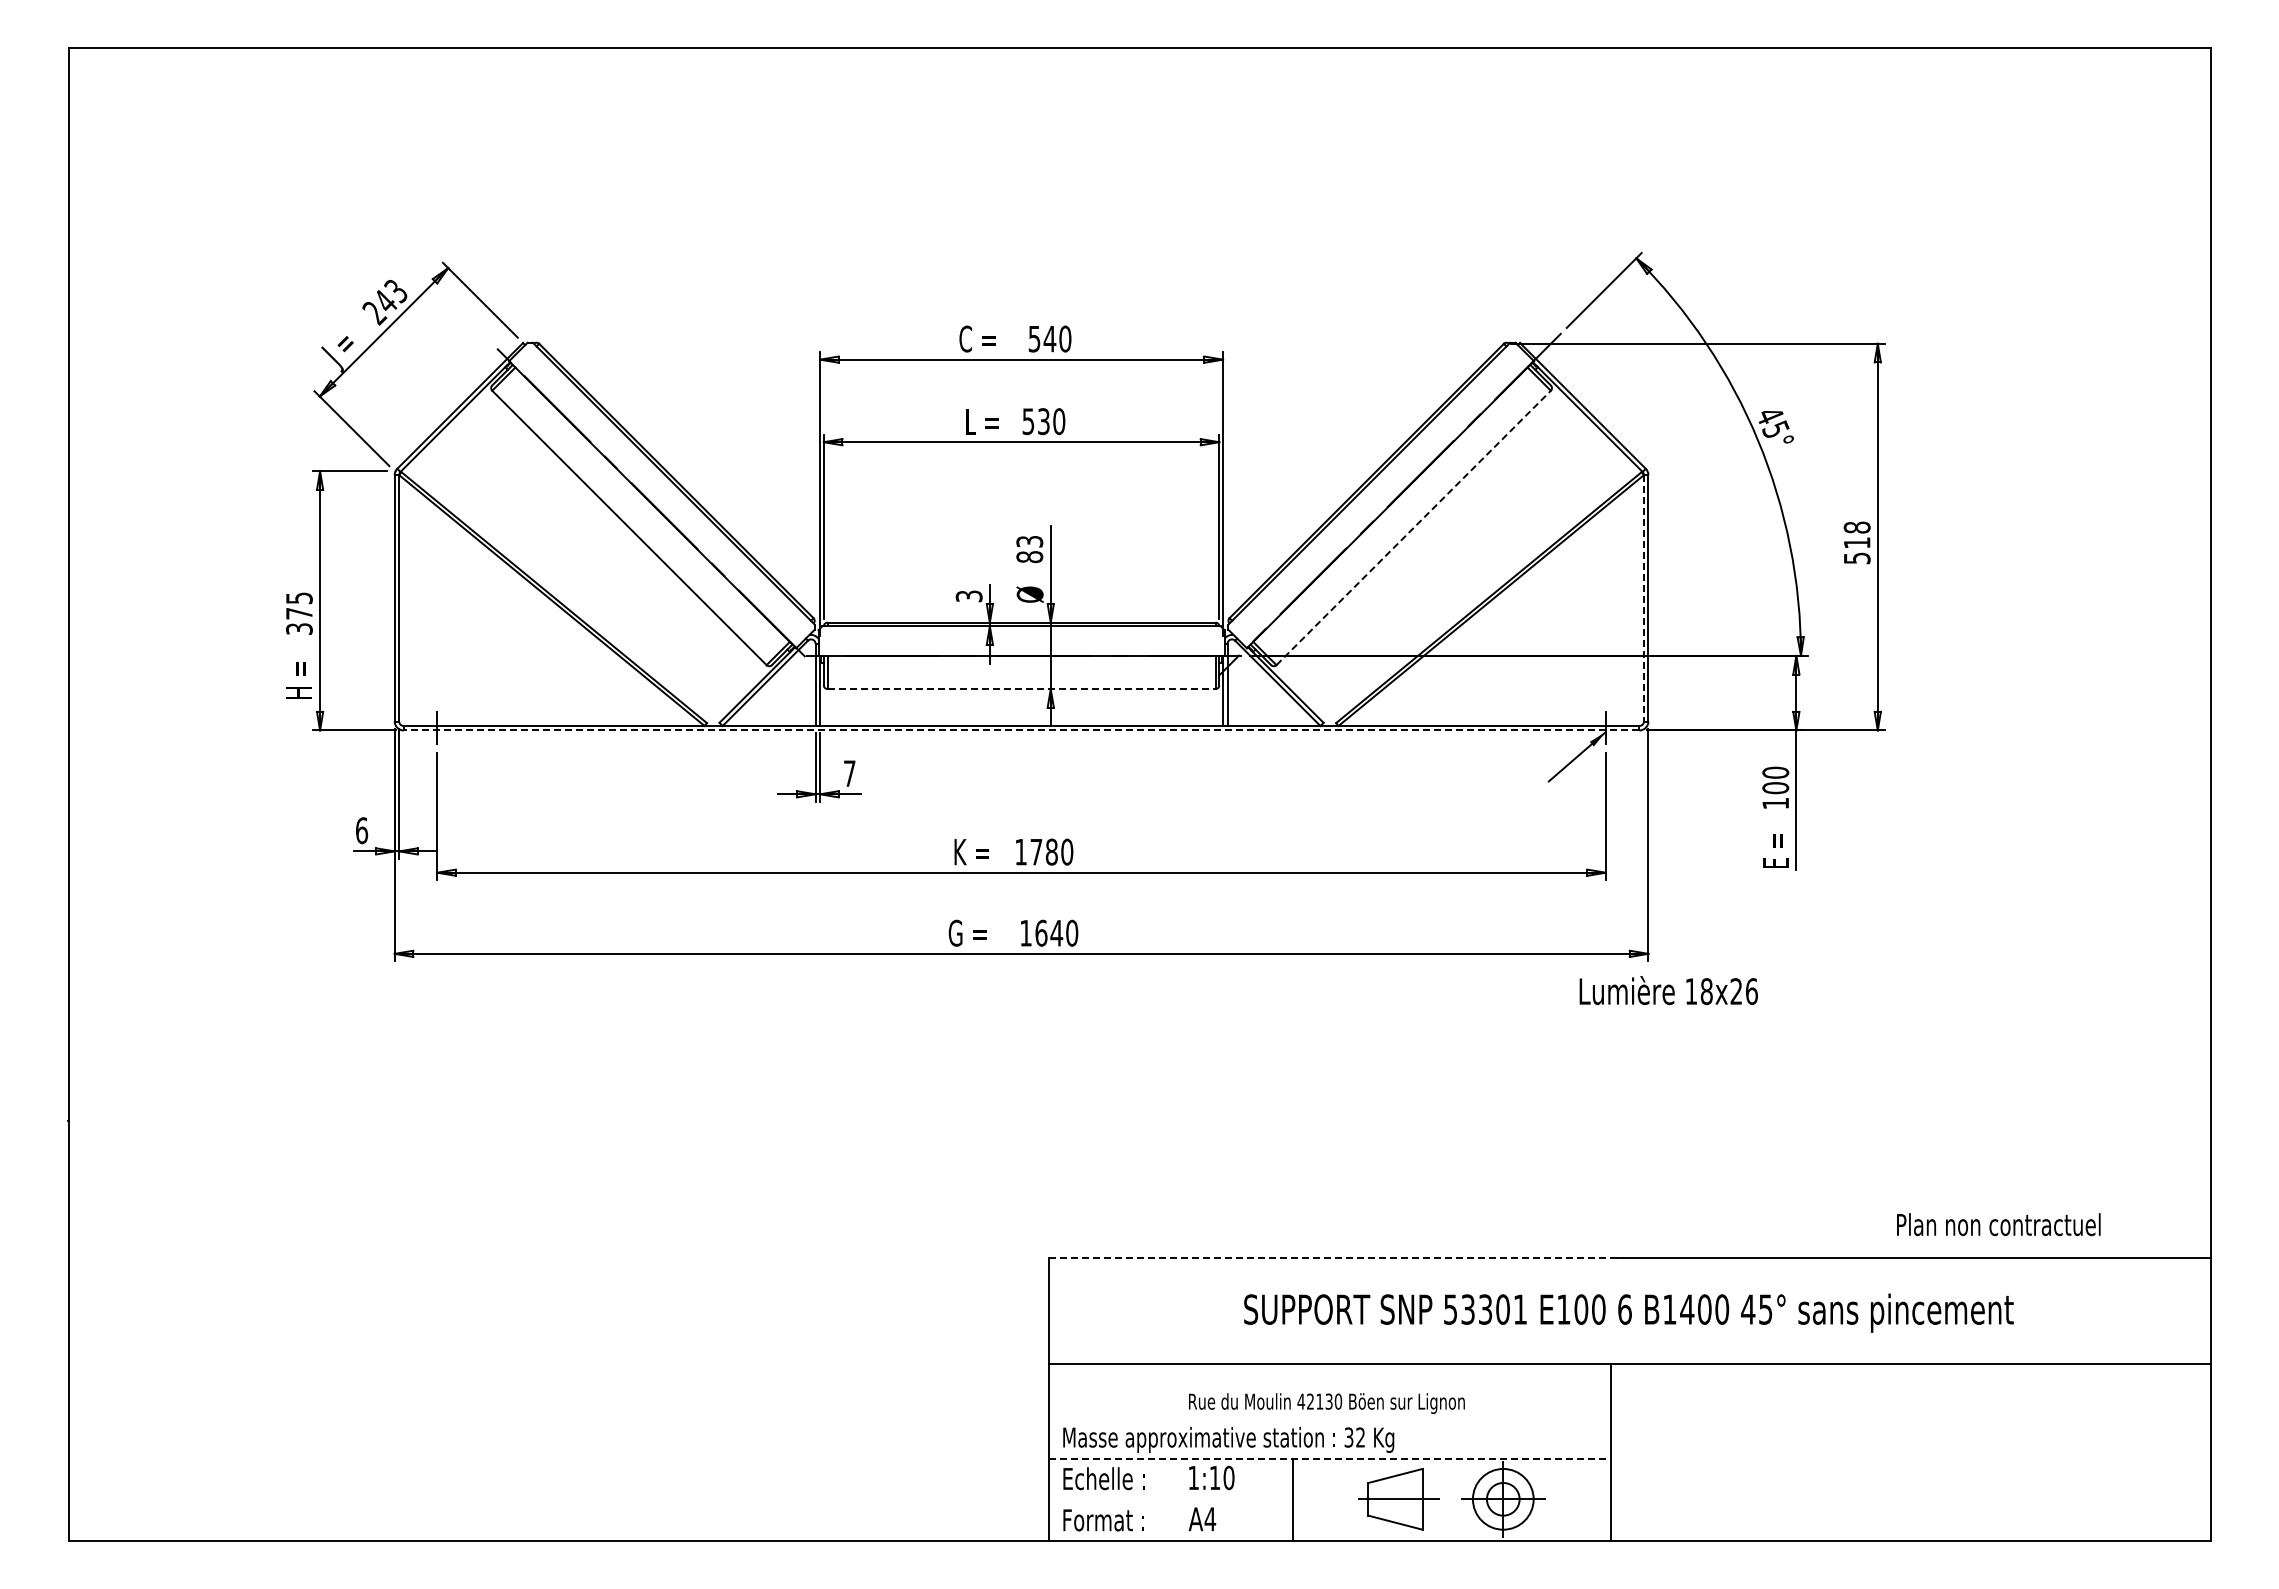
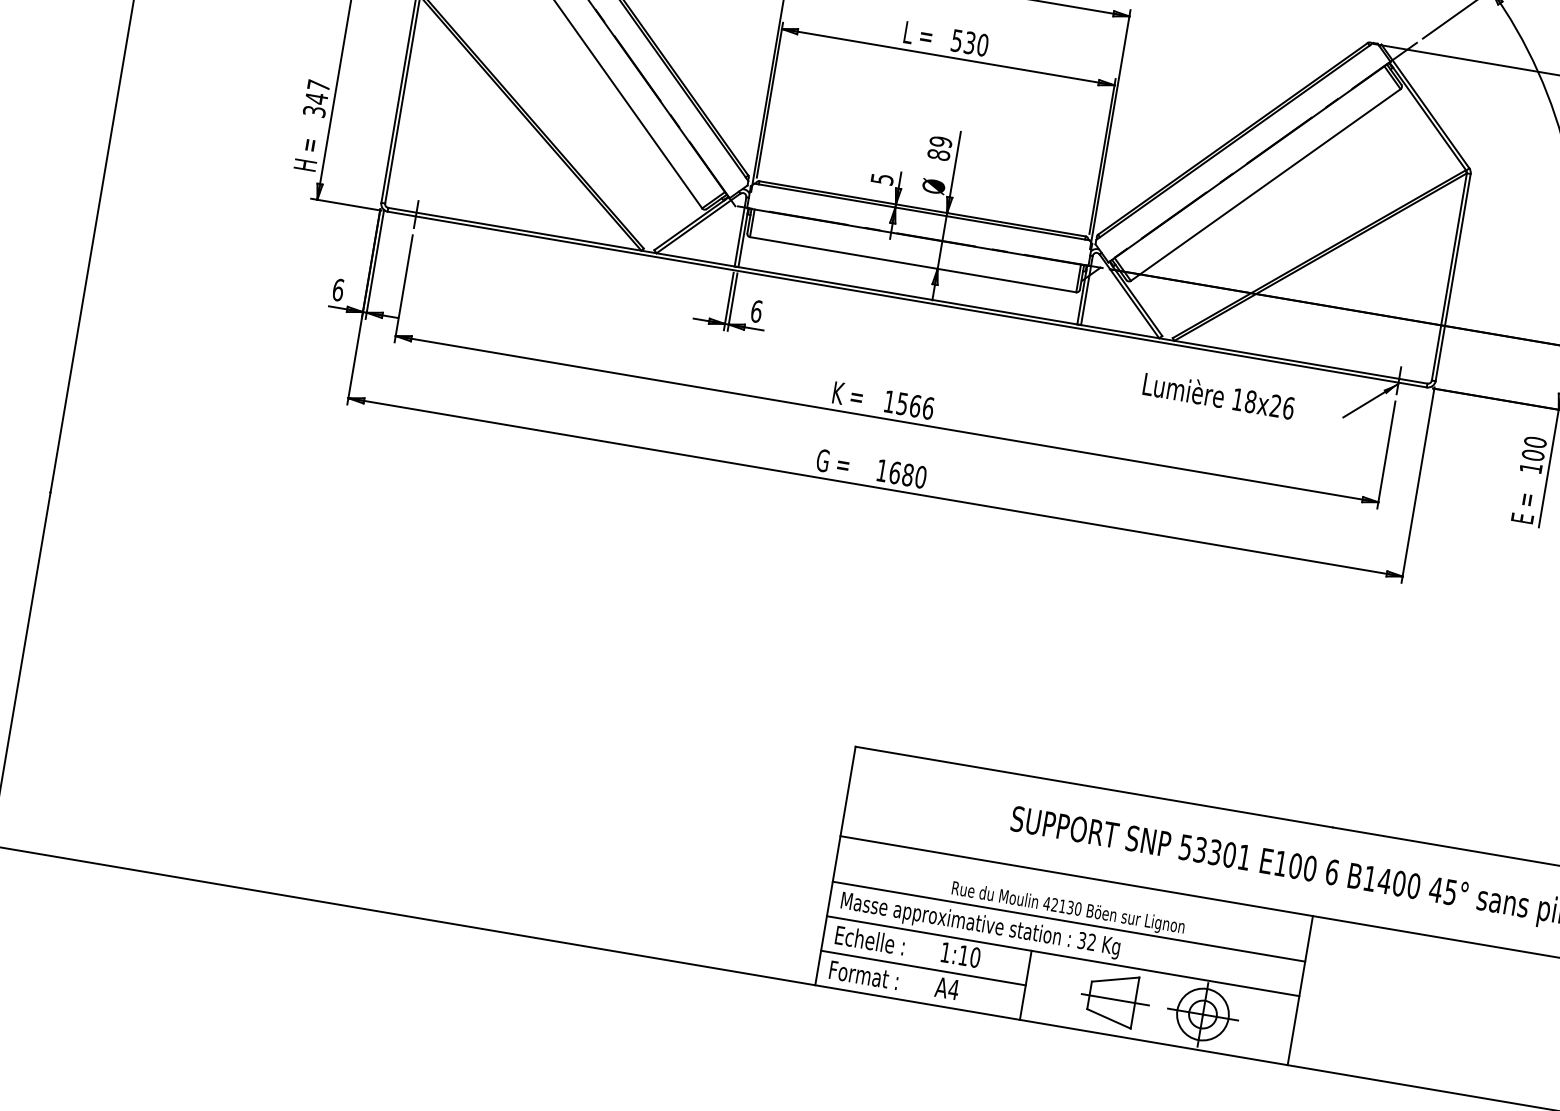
line: (1414, 527) -> (1266, 184), dashed -> solid
text: (1029, 541) -> (940, 141), 83 -> 89
text: (968, 595) -> (881, 178), 3 -> 5
line: (1643, 598) -> (1448, 277), dashed -> solid
text: (299, 606) -> (317, 92), 375 -> 347
line: (1022, 689) -> (913, 265), dashed -> solid
line: (1021, 730) -> (907, 299), dashed -> solid
text: (849, 773) -> (756, 311), 7 -> 6
text: (1051, 851) -> (915, 405), 1780 -> 1566
text: (1056, 932) -> (907, 474), 1640 -> 1680
text: (1668, 990) -> (1218, 395), moved
line: (1333, 1257) -> (1094, 787), dashed -> solid
line: (1330, 1418) -> (1069, 922), added
line: (1330, 1459) -> (1063, 956), dashed -> solid
line: (1170, 1500) -> (922, 968), added

